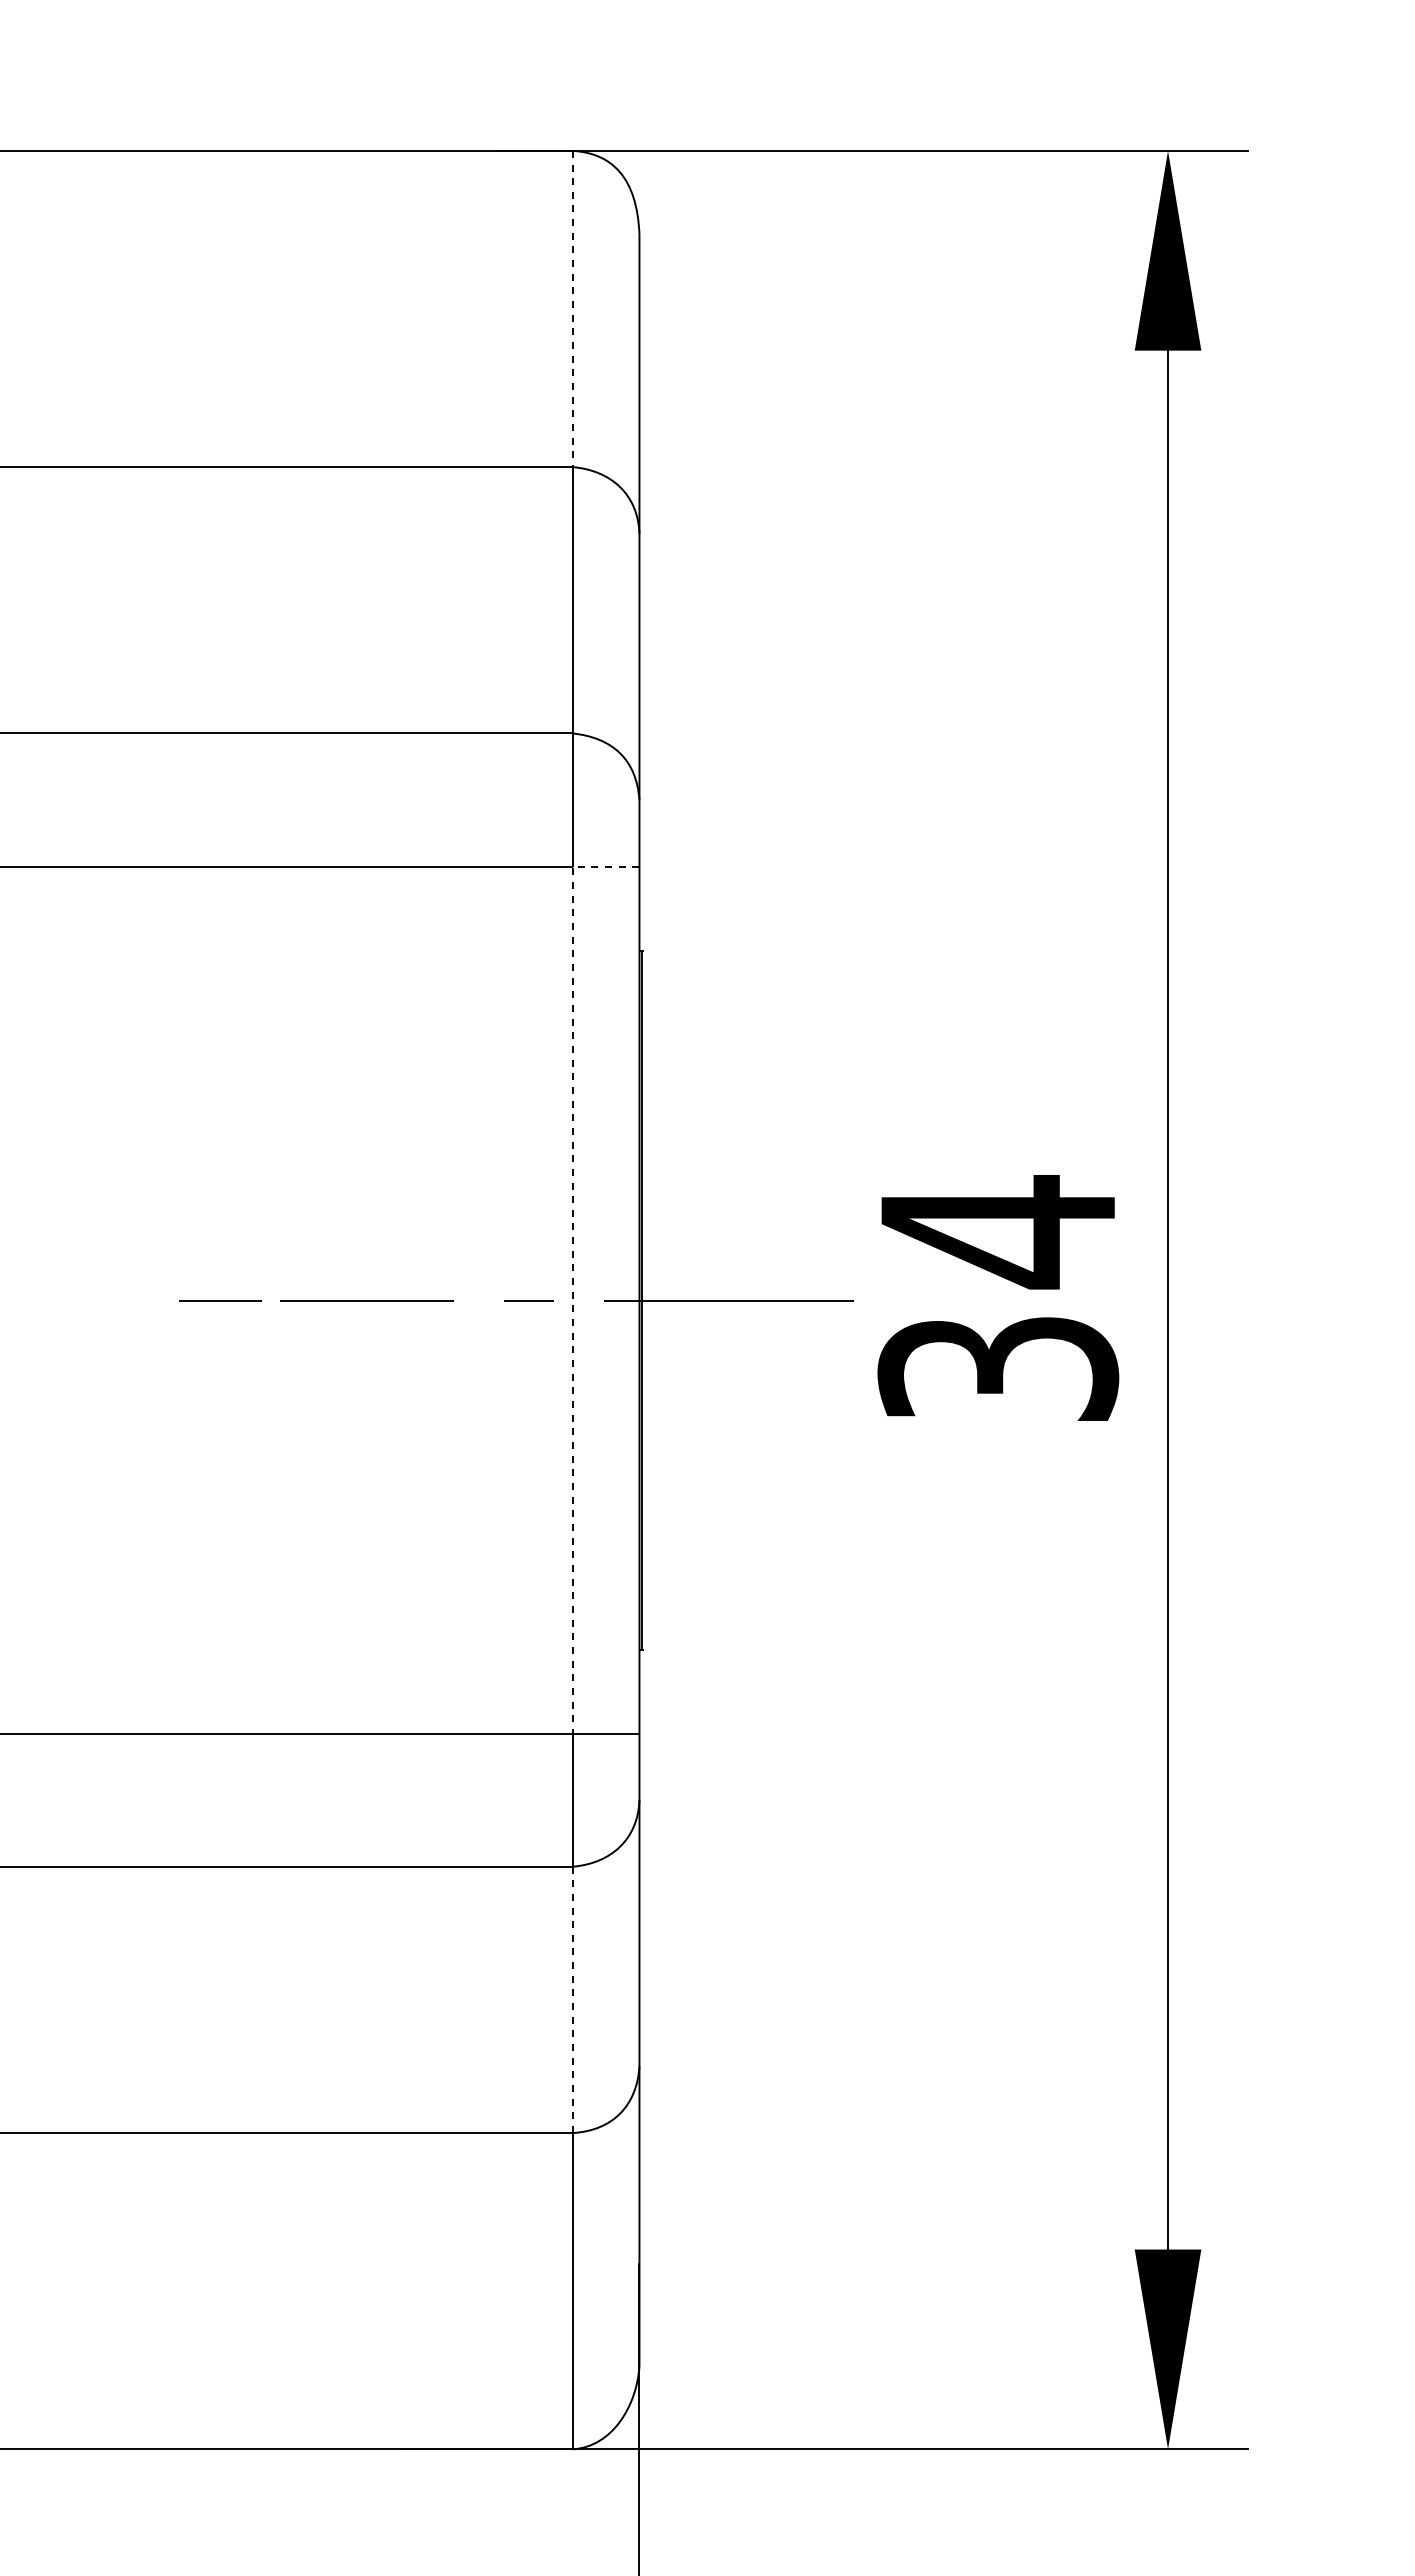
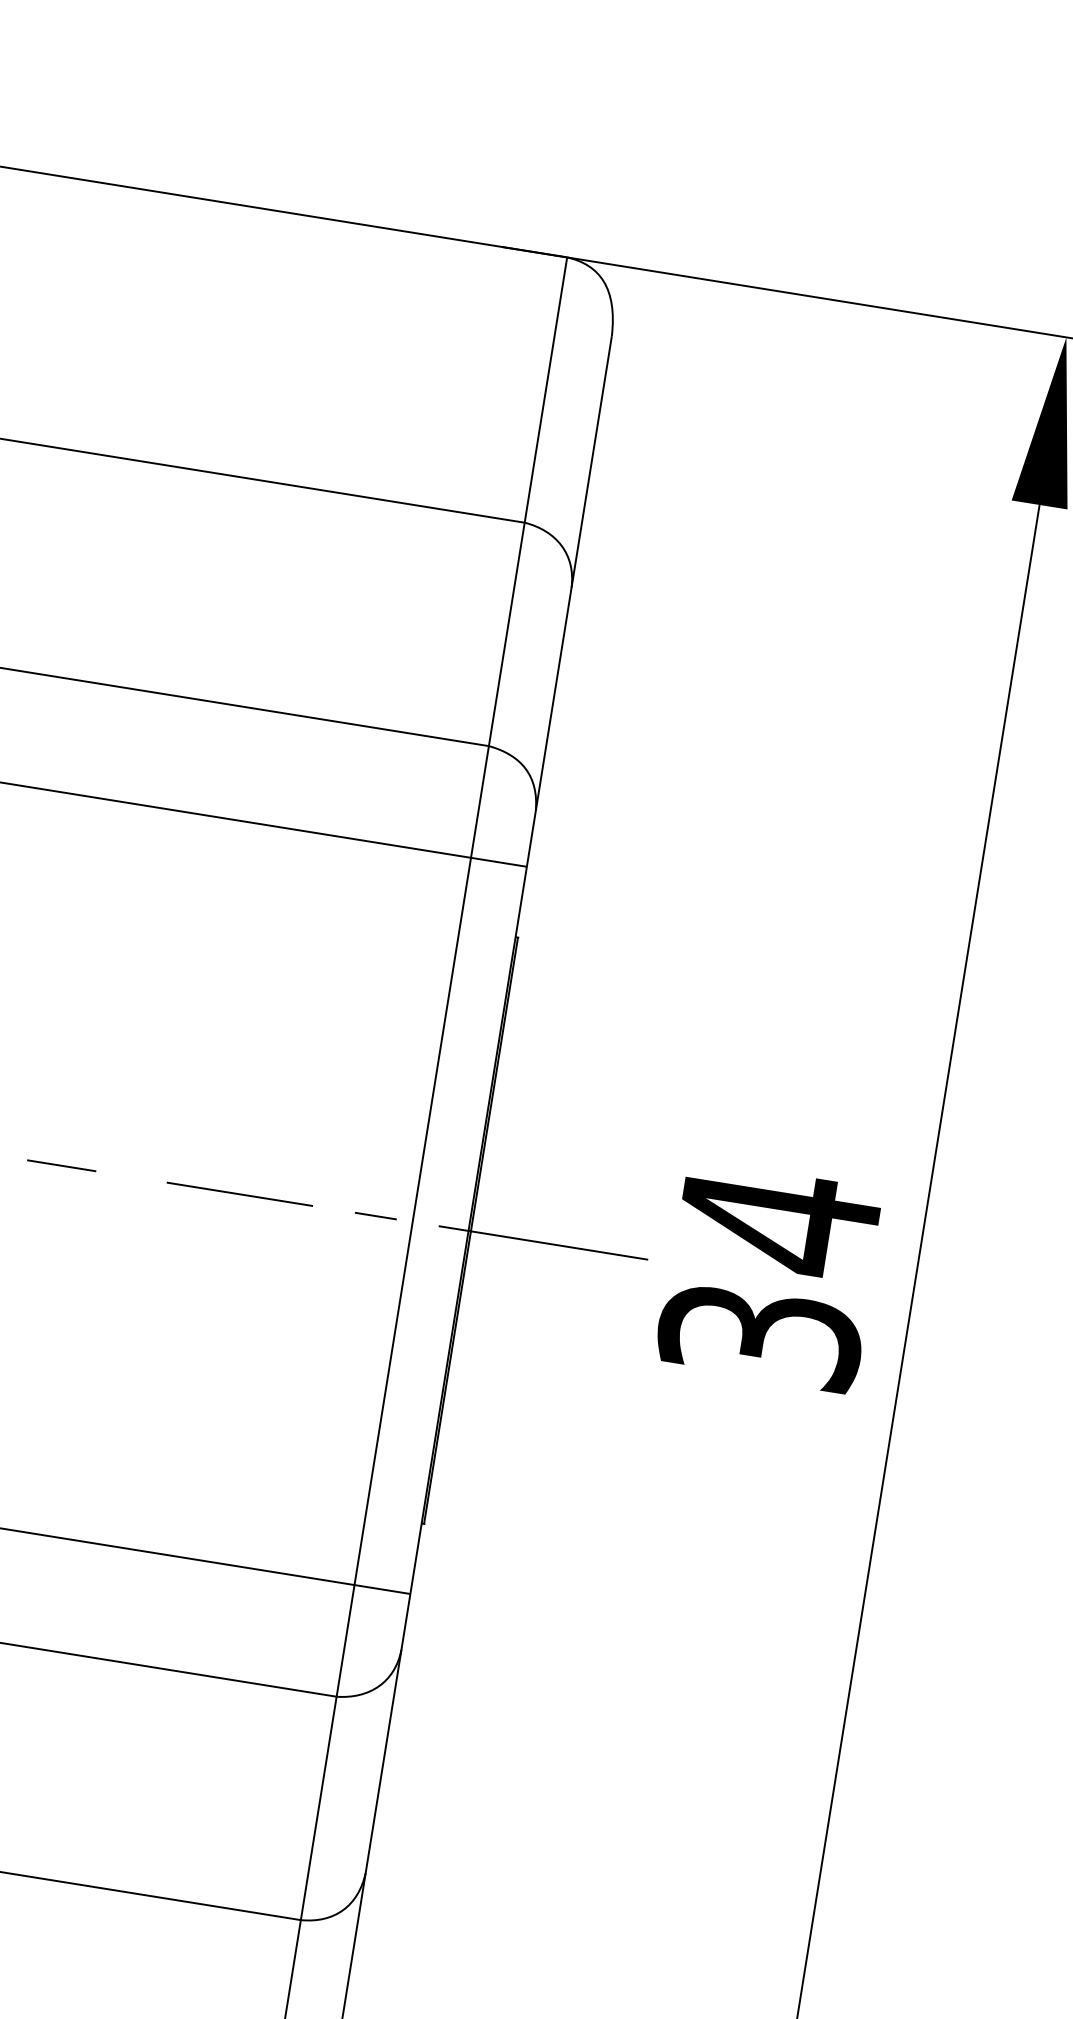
line: (572, 309) -> (545, 390), dashed -> solid
line: (572, 1266) -> (416, 1193), dashed -> solid
line: (220, 1300) -> (61, 1165), moved
line: (572, 1999) -> (318, 1808), dashed -> solid

